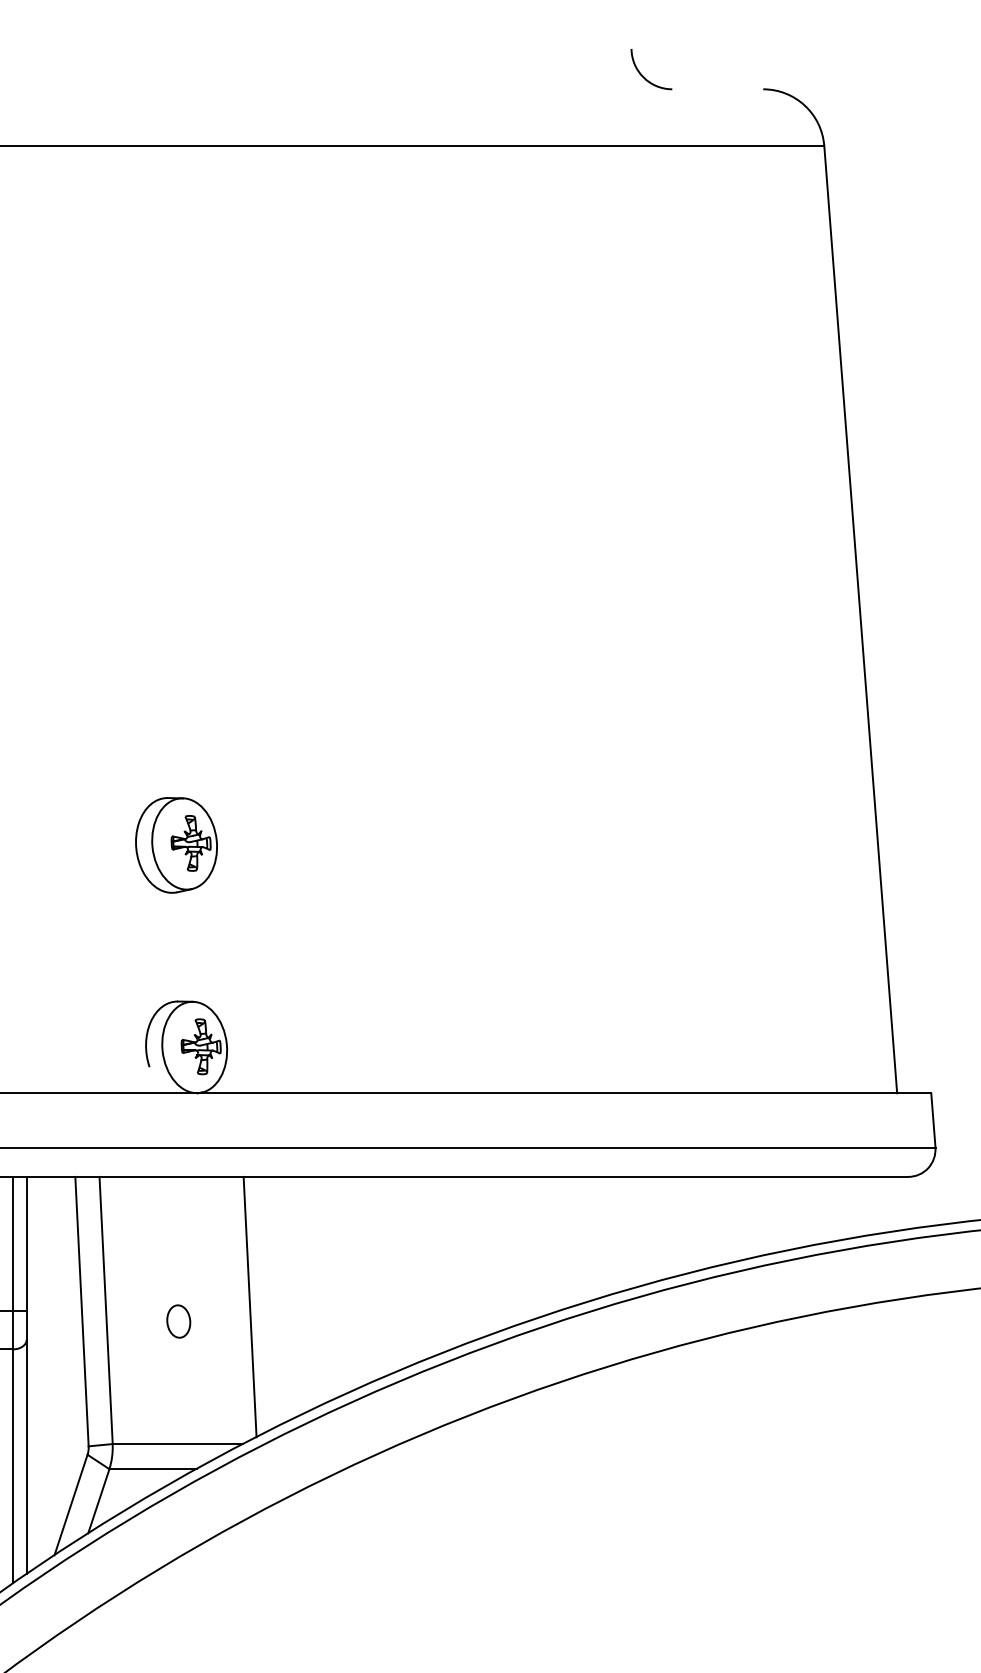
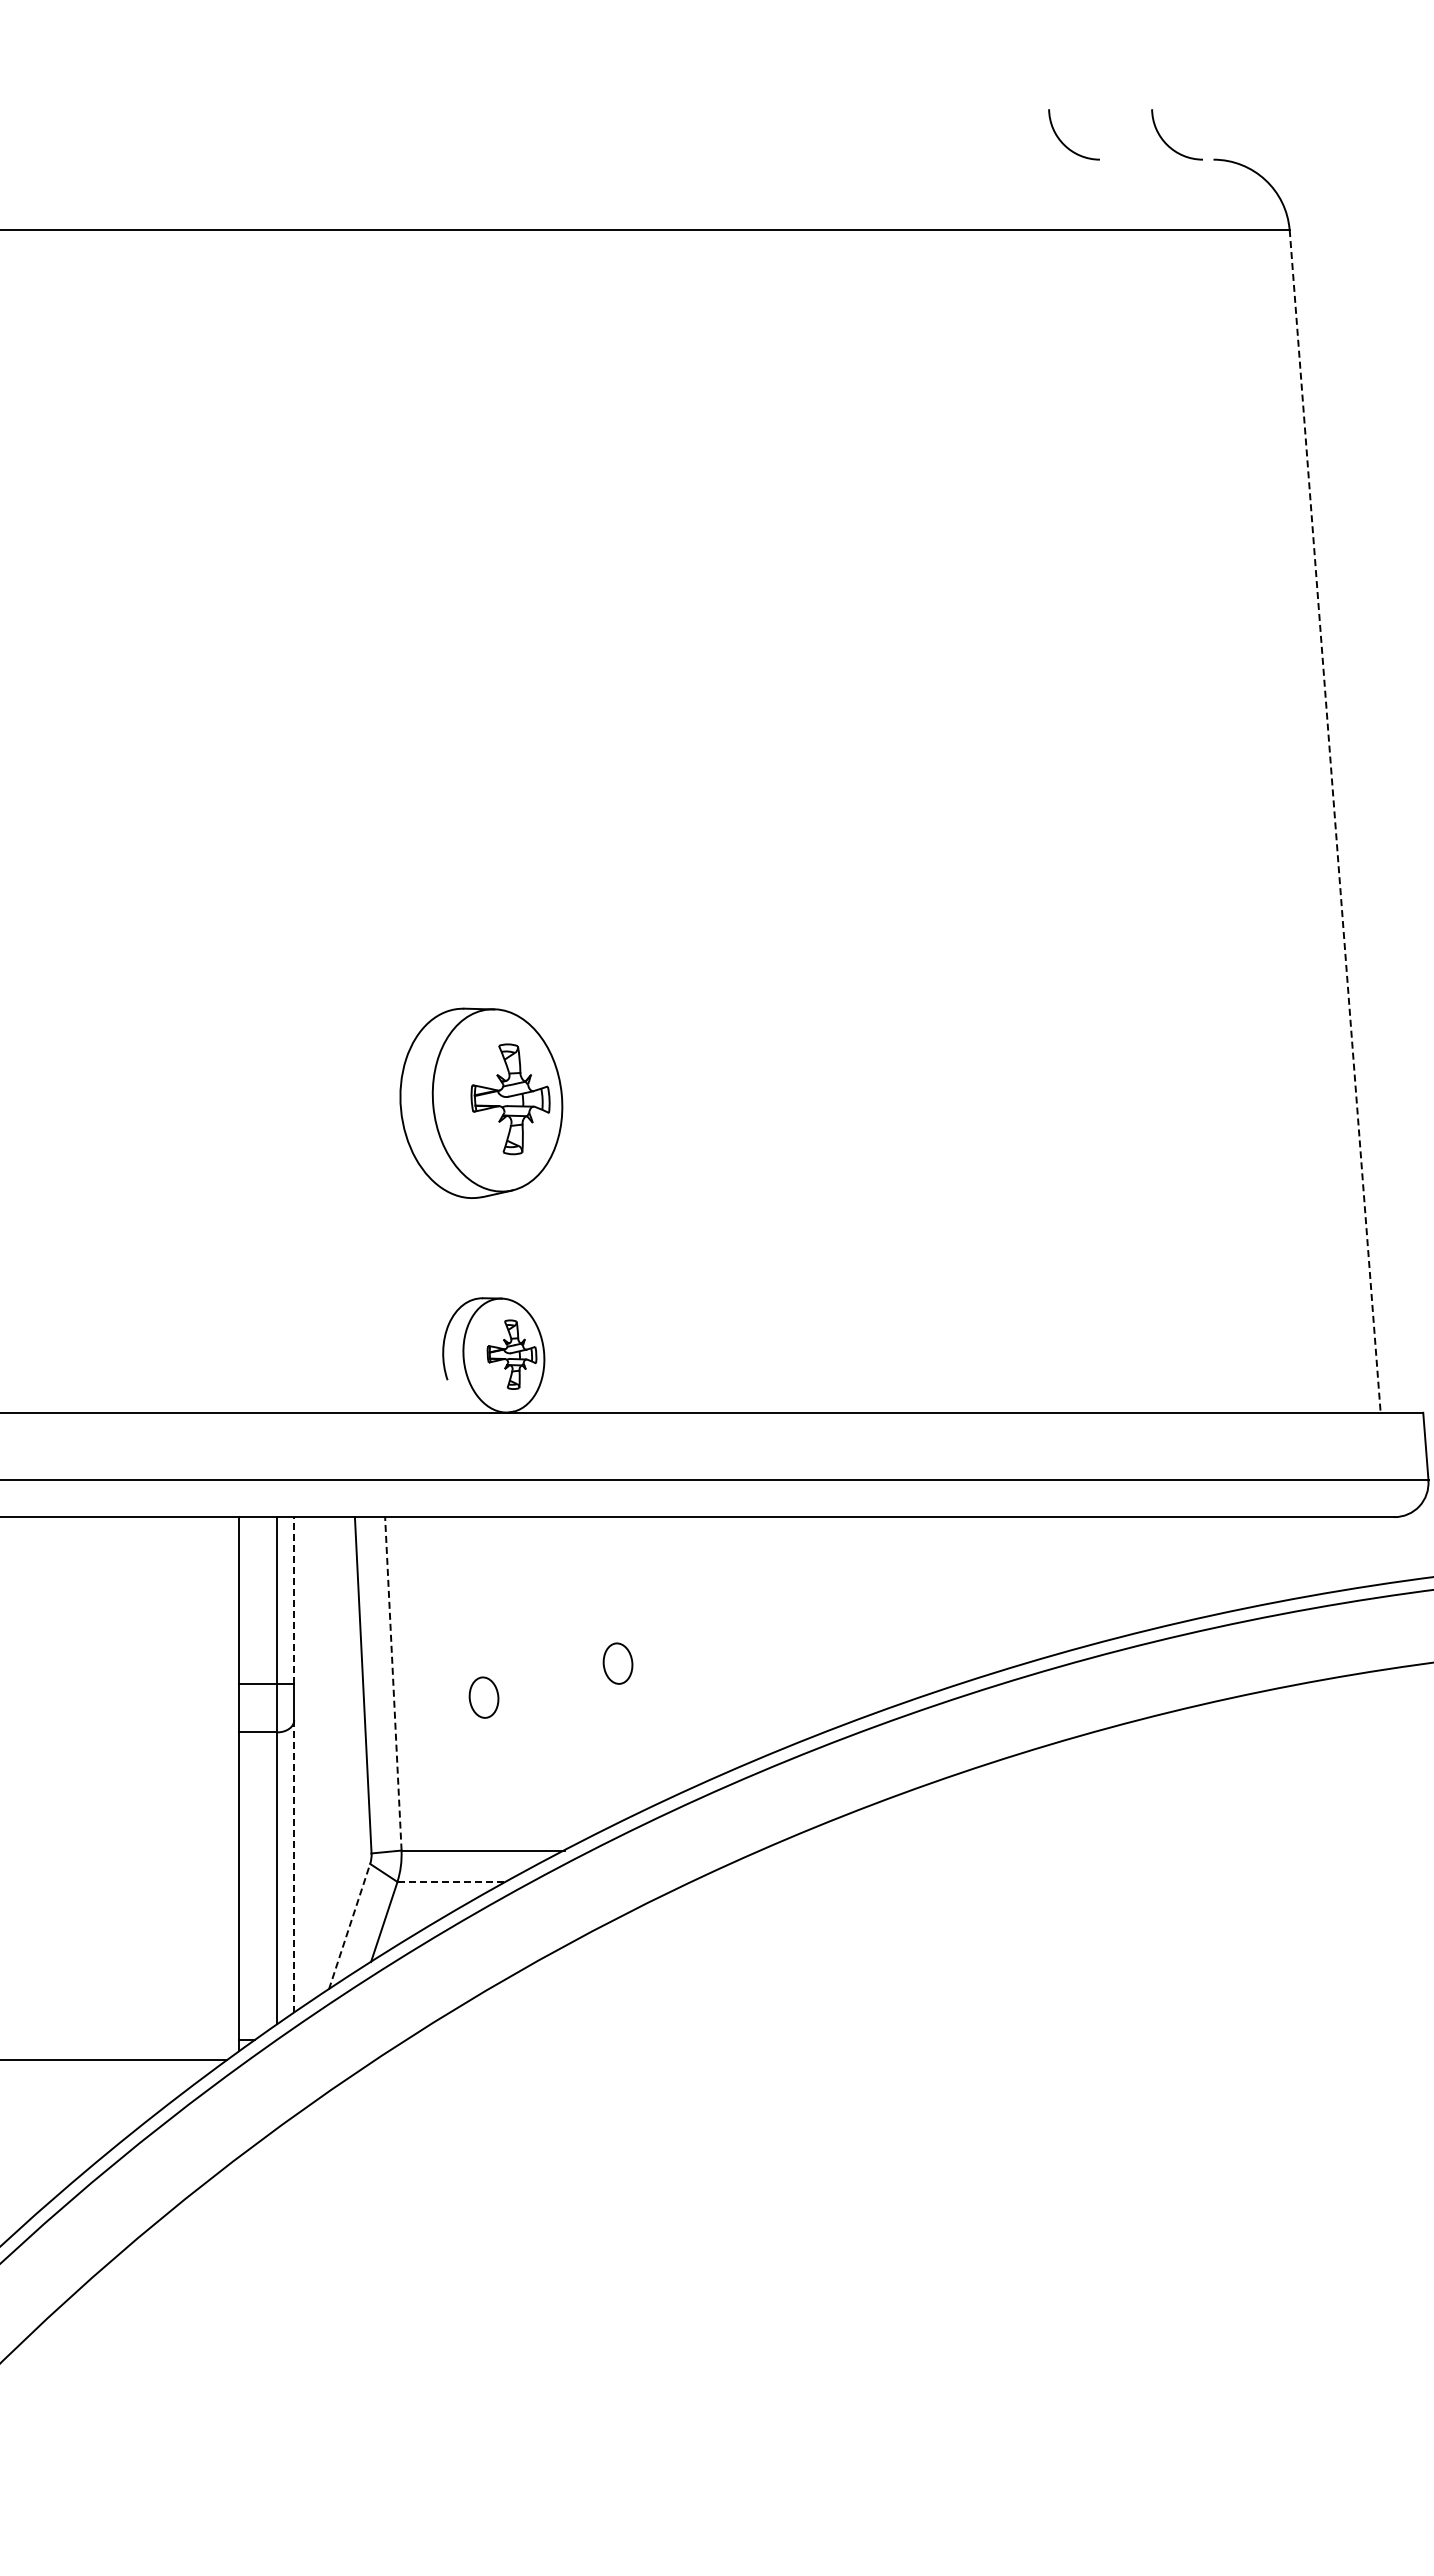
arc: (726, 76) -> (1167, 143), added
line: (860, 619) -> (1335, 821), solid -> dashed
part: (175, 845) -> (480, 1103), size x1.6
line: (26, 1243) -> (294, 1600), solid -> dashed
part: (285, 1294) -> (617, 1663), added
line: (249, 1306) -> (572, 1679), removed
line: (106, 1310) -> (393, 1683), solid -> dashed
line: (26, 1456) -> (294, 1866), solid -> dashed
line: (153, 1468) -> (452, 1881), solid -> dashed
line: (70, 1504) -> (349, 1926), solid -> dashed

